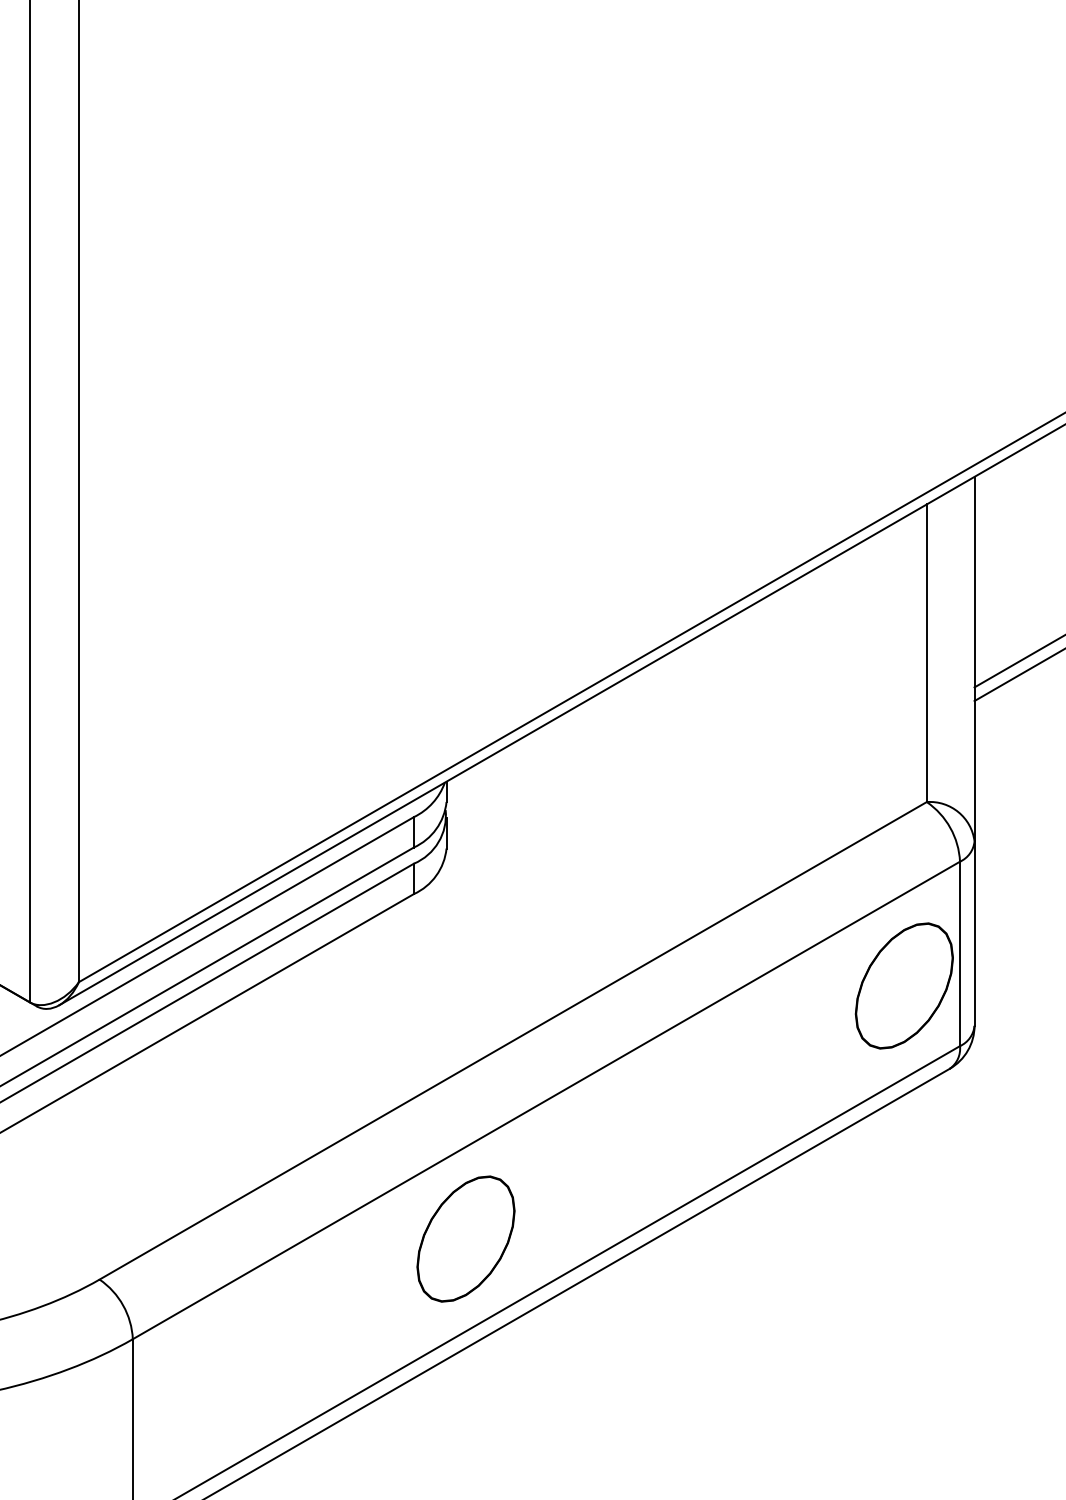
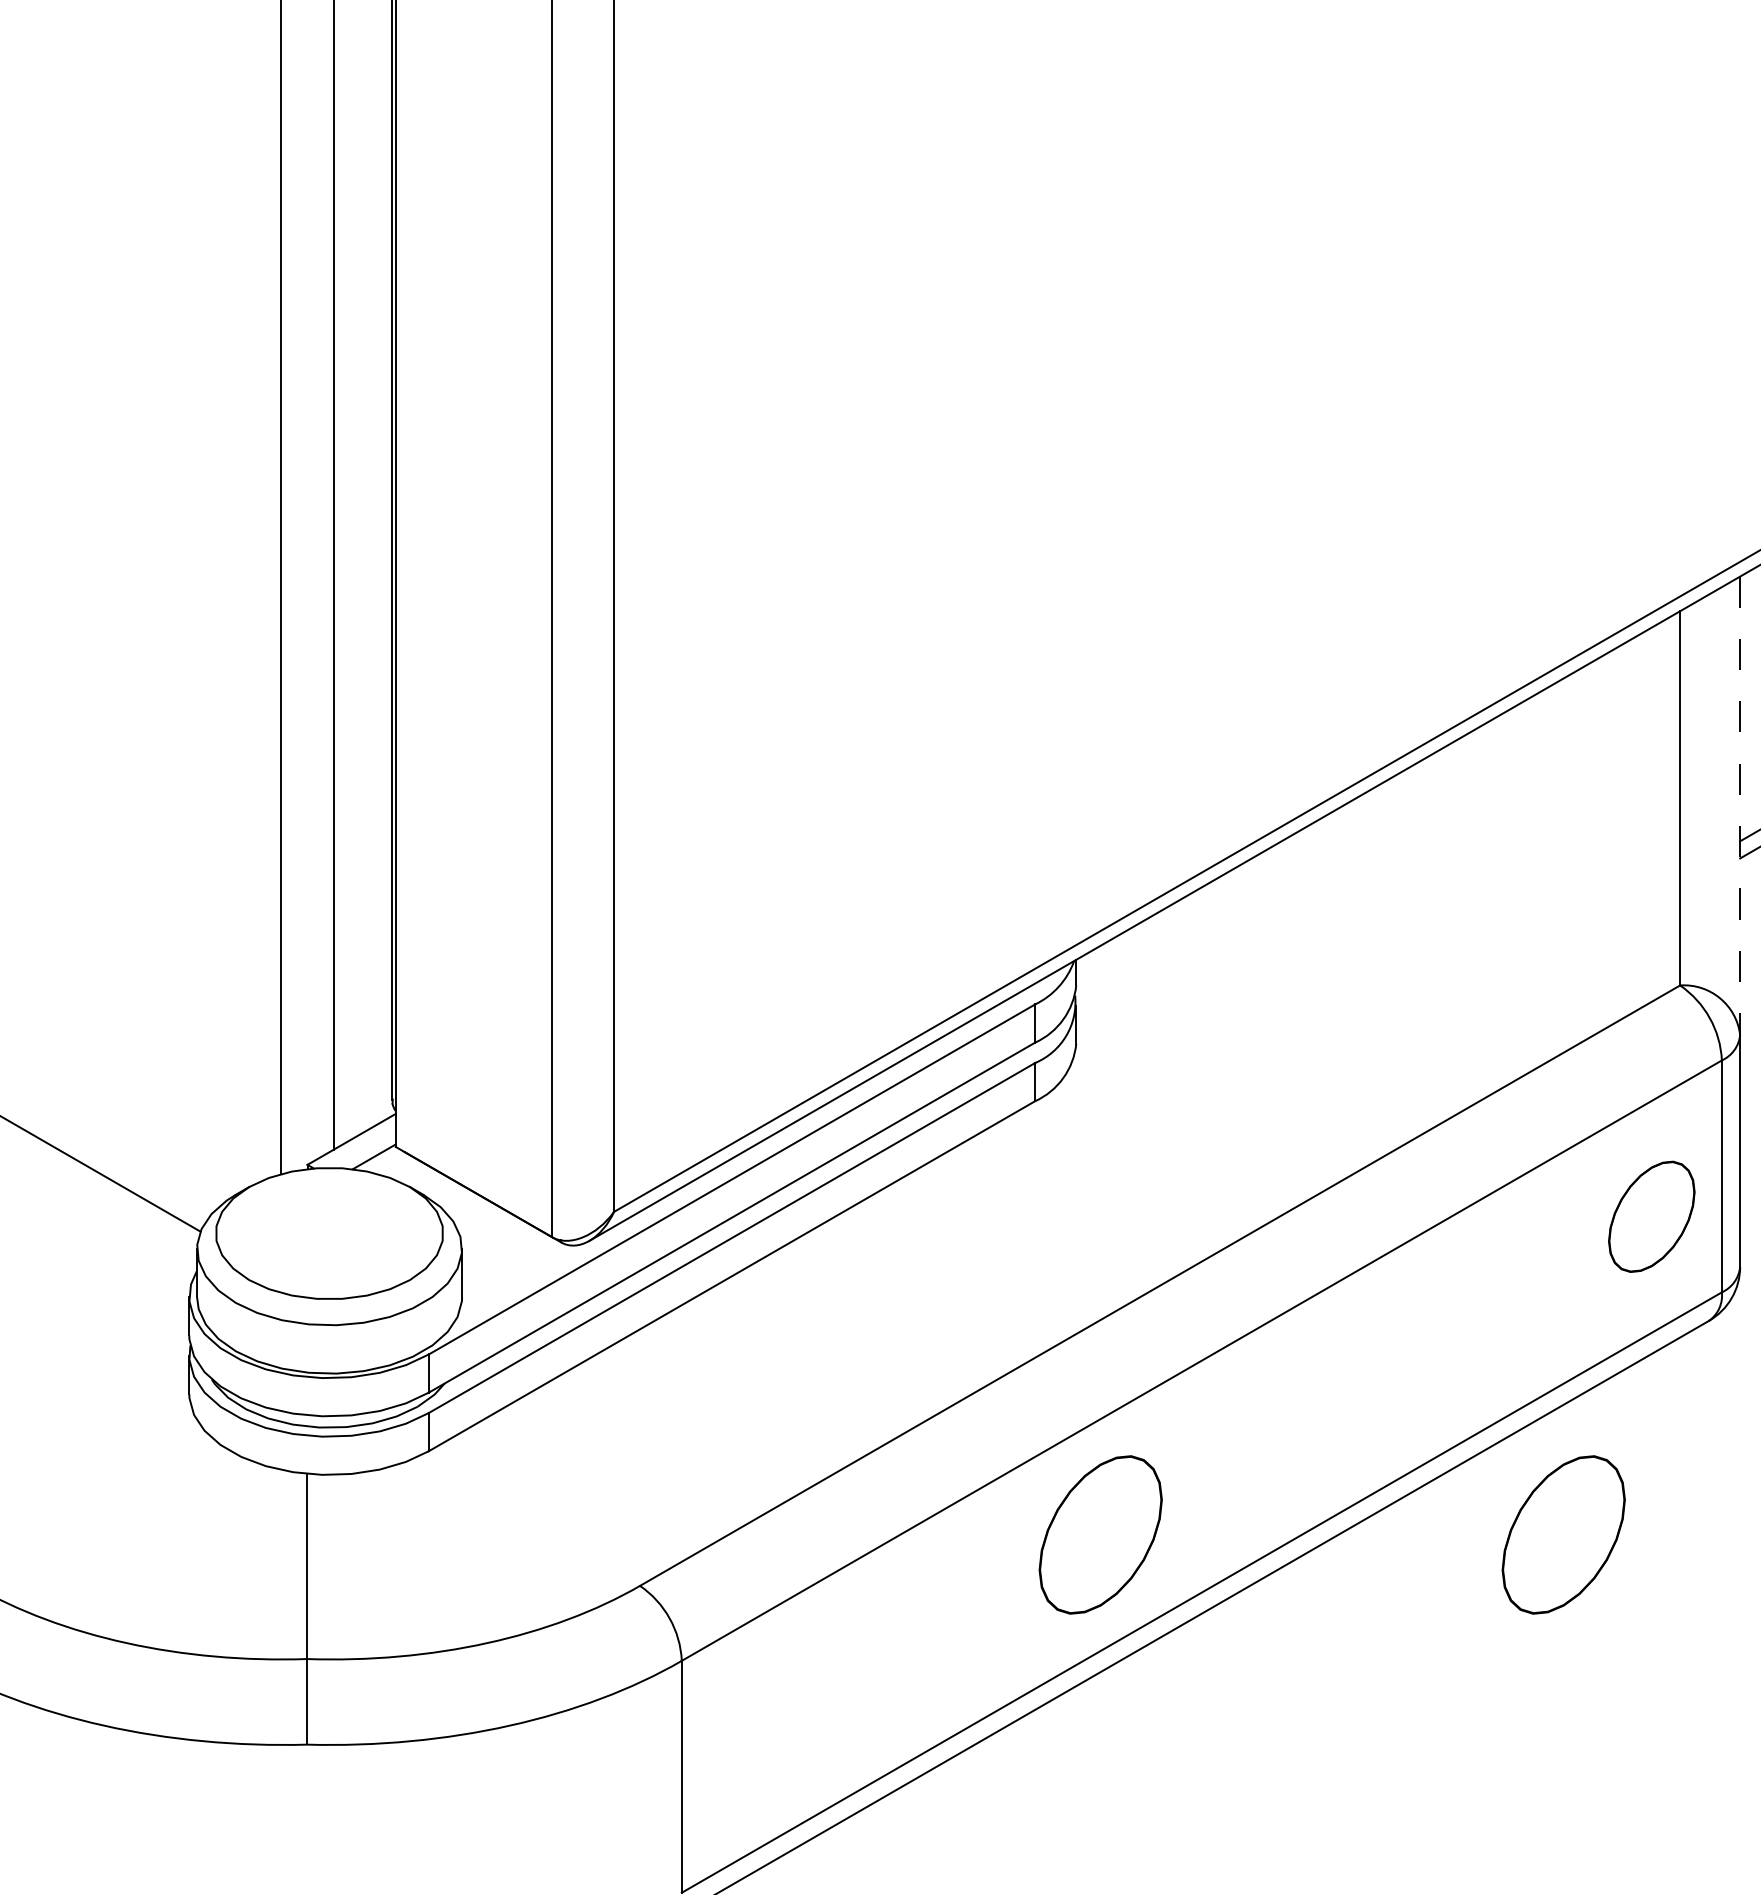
line: (974, 659) -> (1740, 806), solid -> dashed
part: (904, 985) -> (1651, 1216), size x0.7
part: (834, 1238) -> (1563, 1534), added

